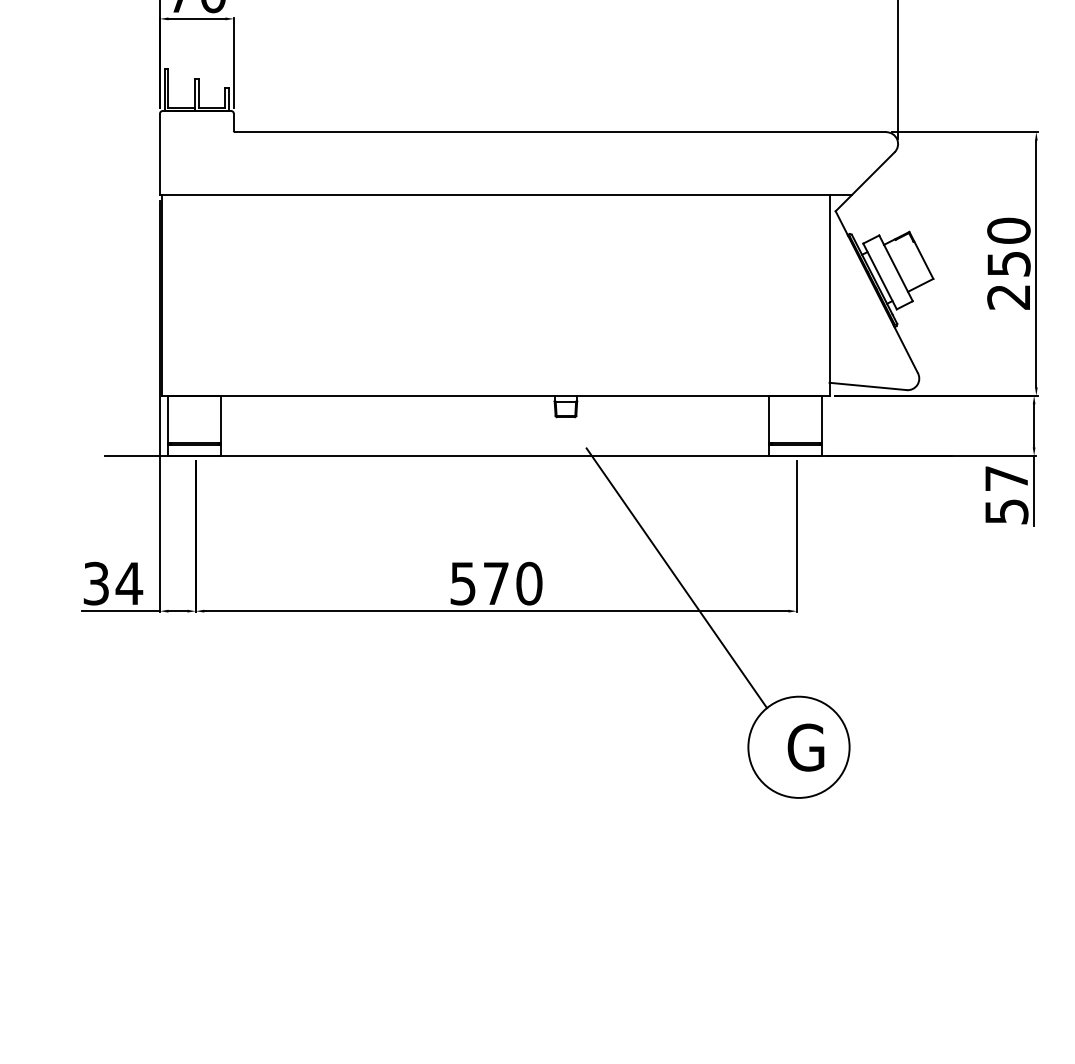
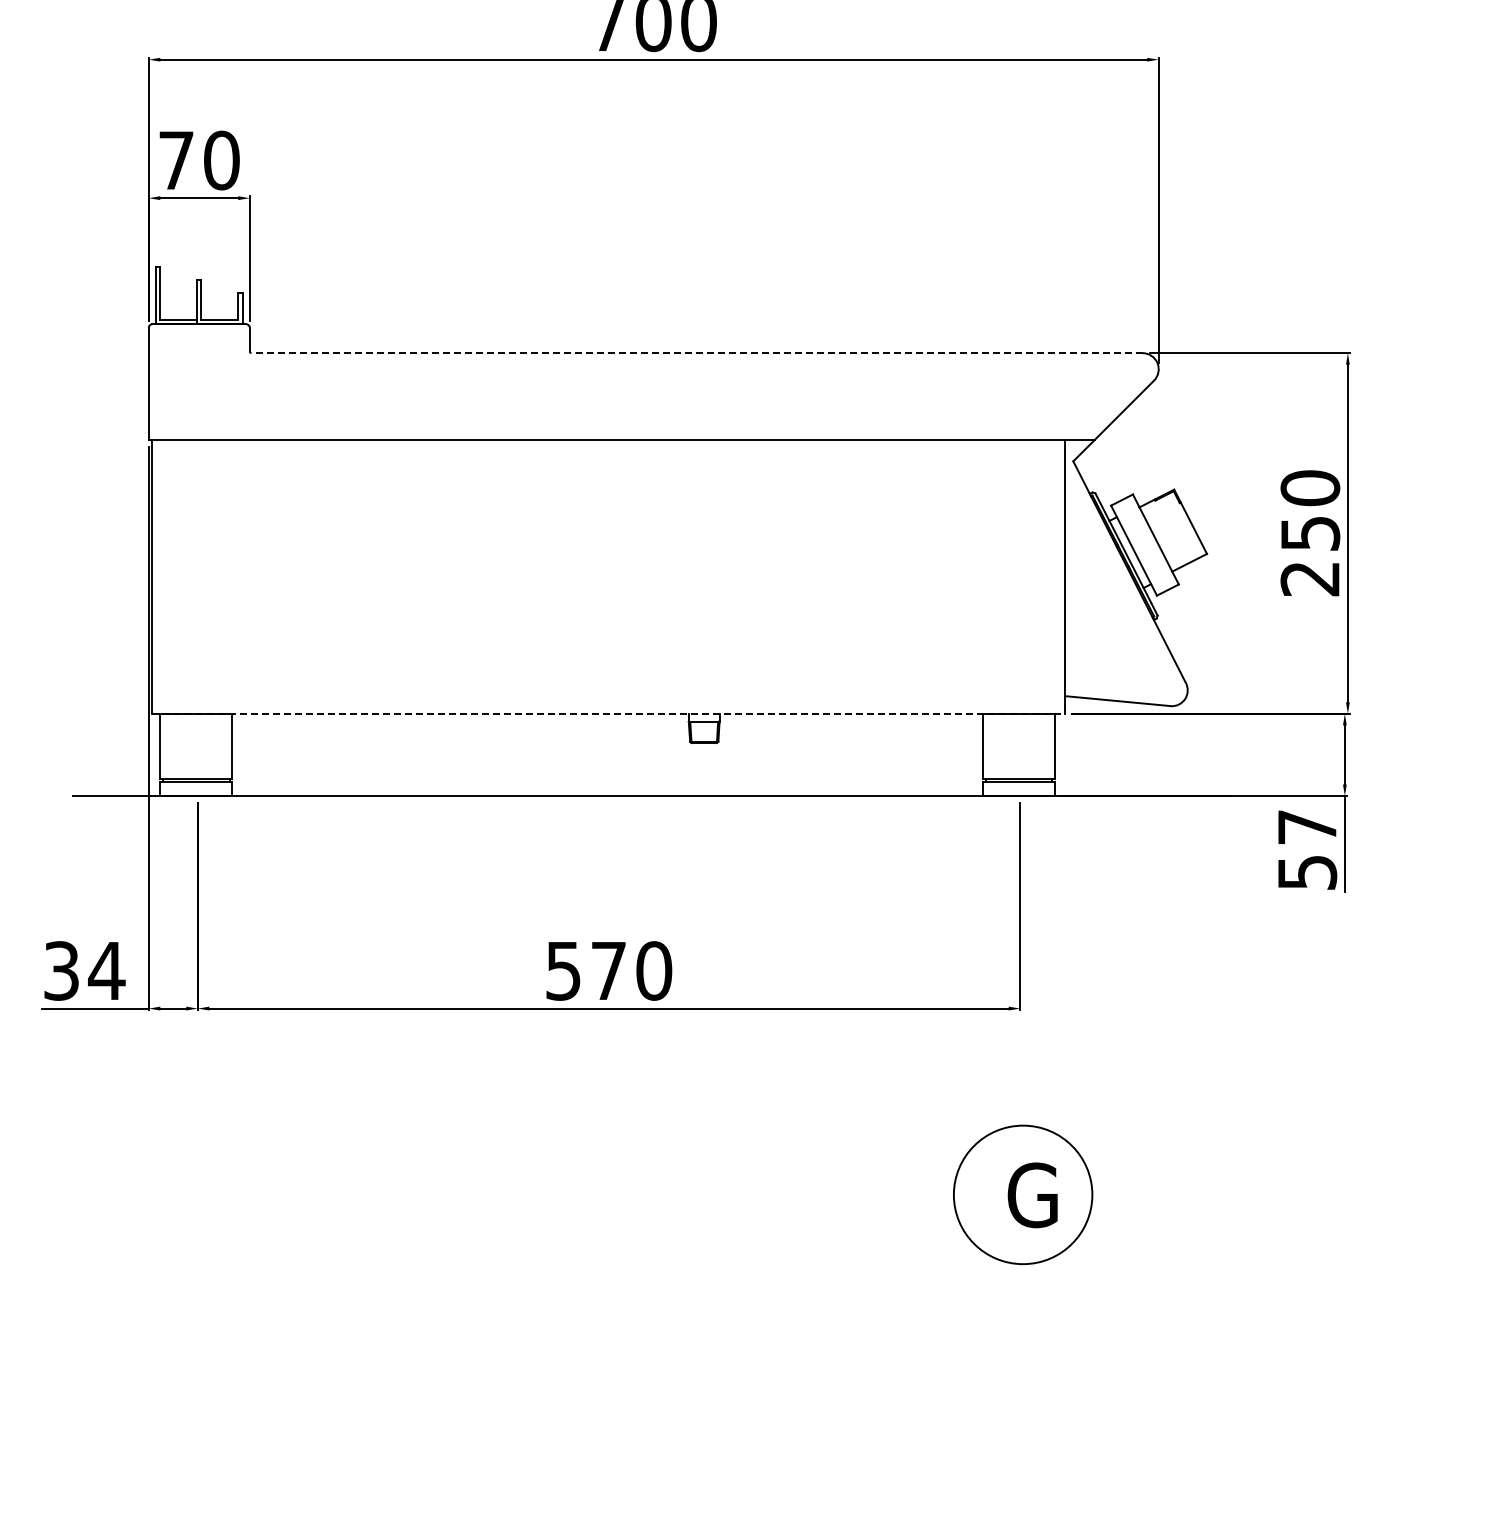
line: (561, 132) -> (697, 353), solid -> dashed
line: (495, 395) -> (608, 713), solid -> dashed
line: (676, 578) -> (855, 963), removed

